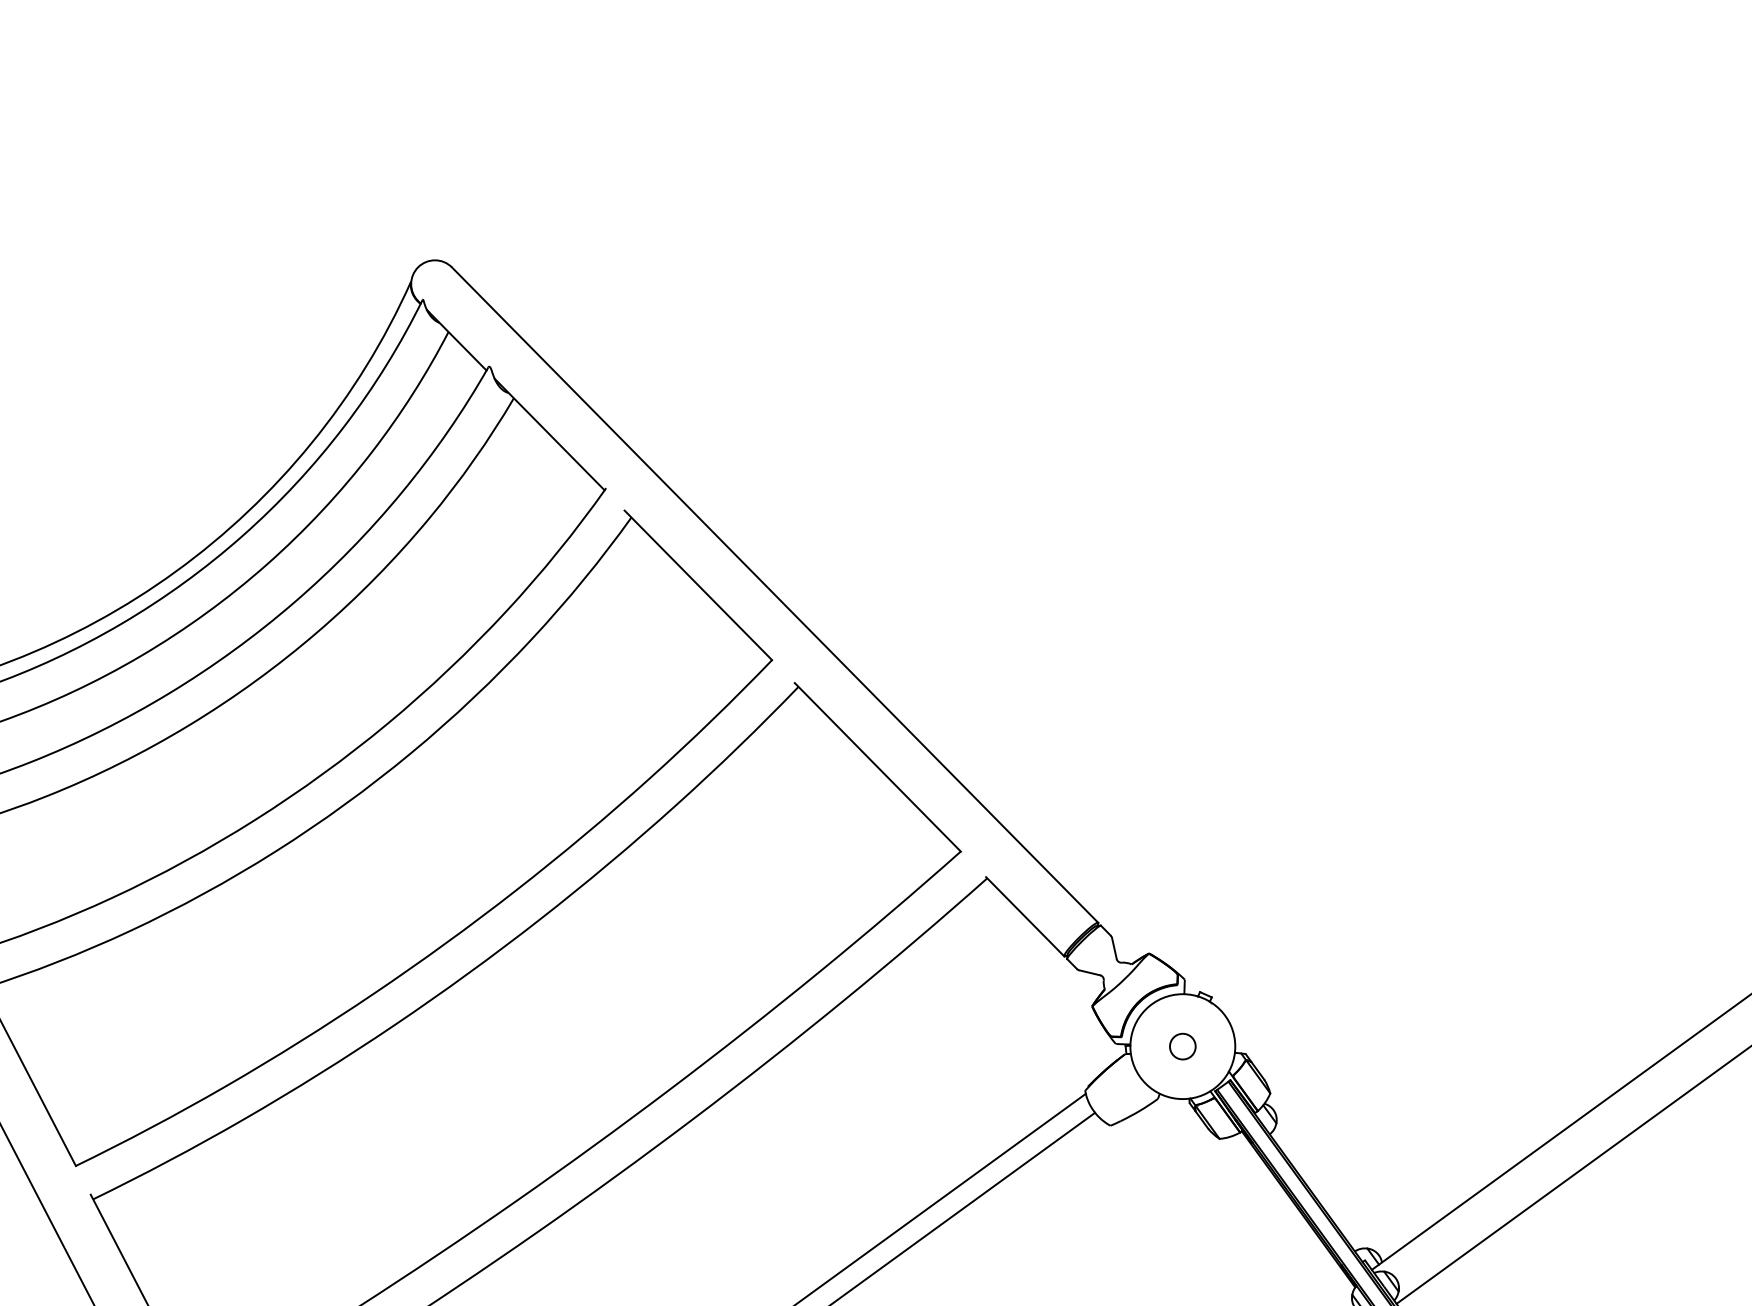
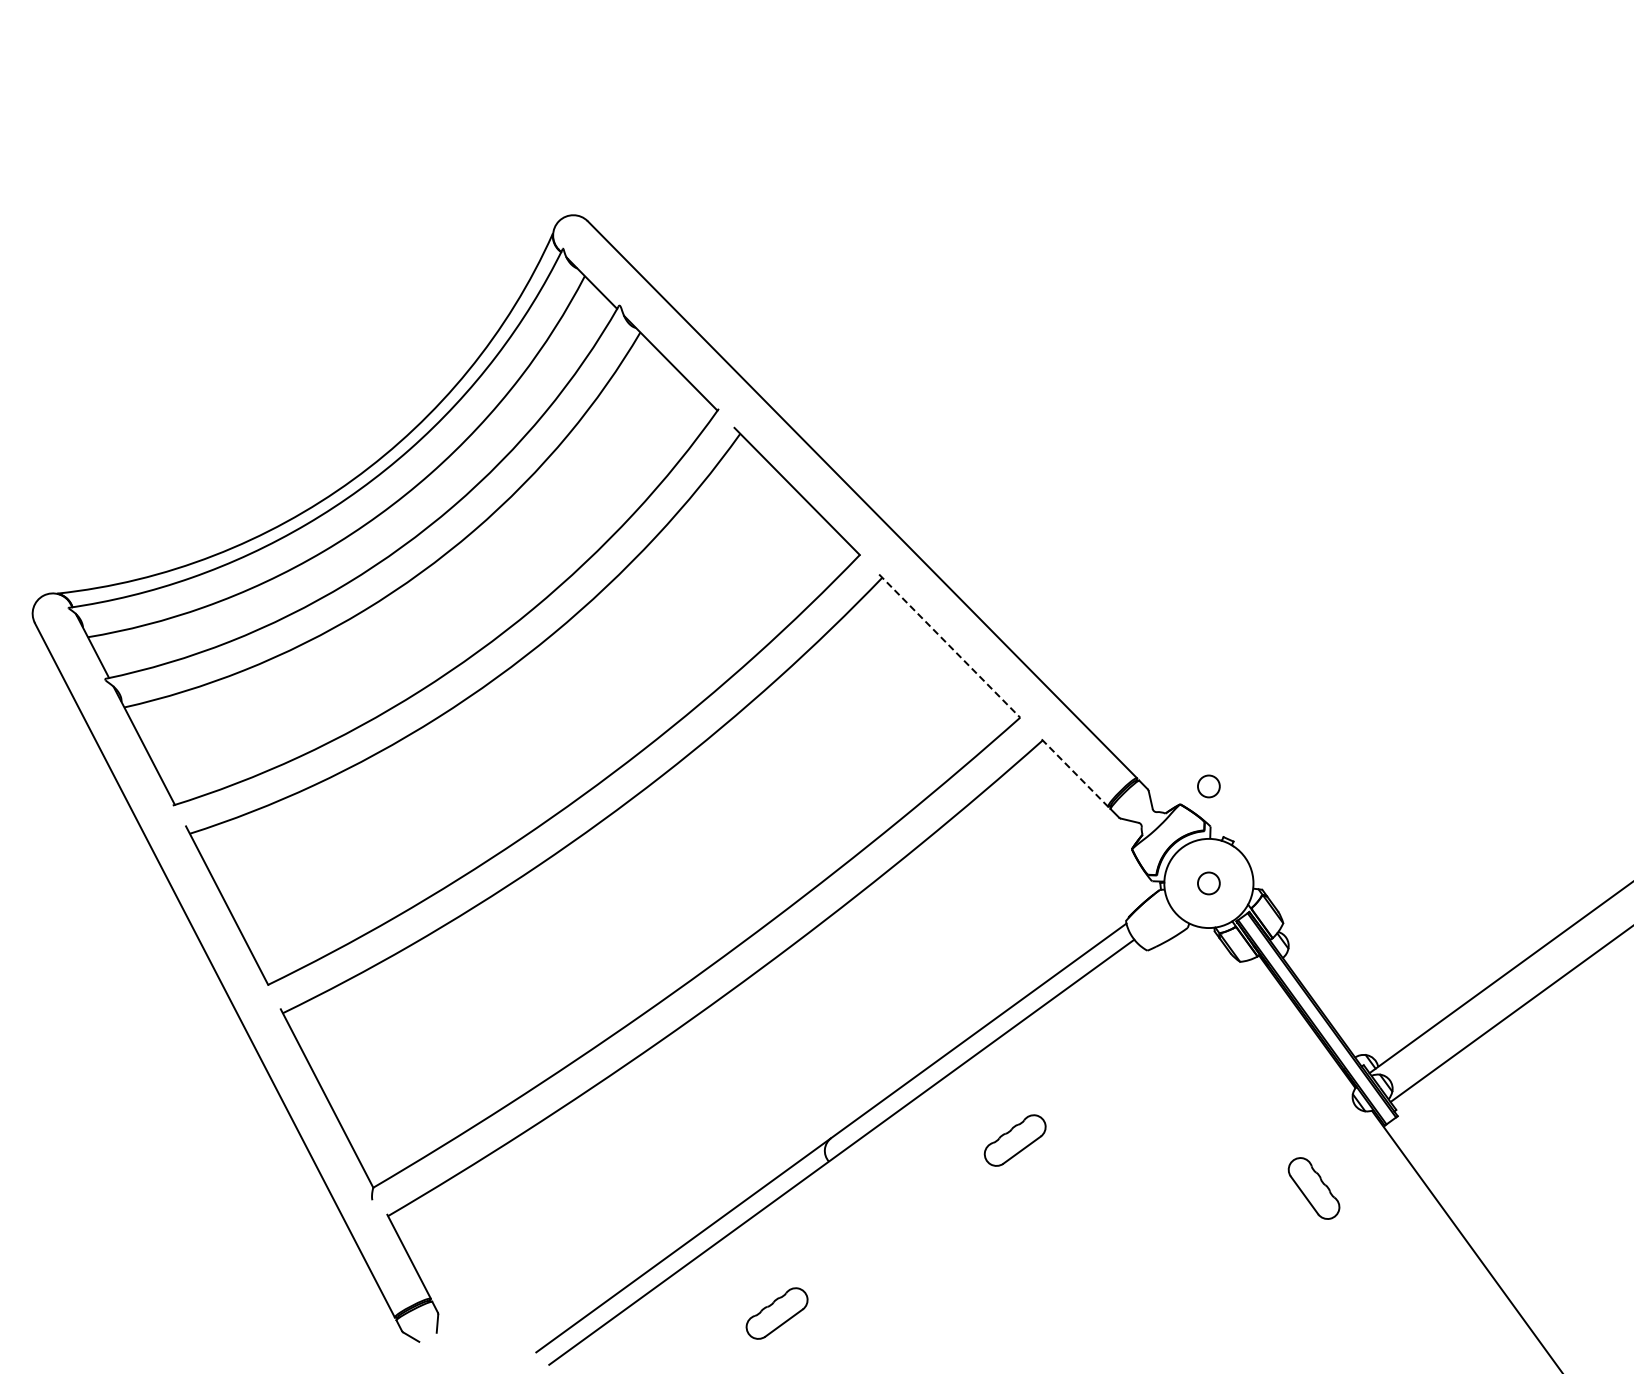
line: (877, 767) -> (949, 646), solid -> dashed
line: (1025, 917) -> (1075, 773), solid -> dashed
circle: (1182, 932) -> (1208, 786), added

